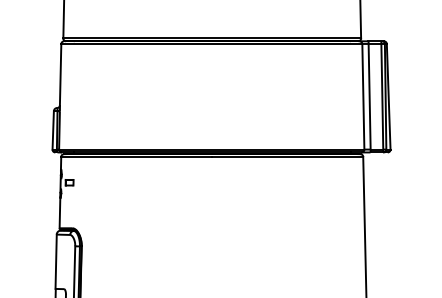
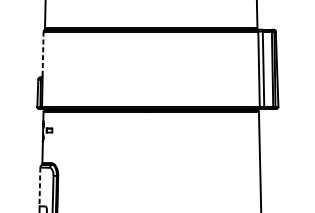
line: (60, 74) -> (43, 53), solid -> dashed
line: (56, 262) -> (40, 187), solid -> dashed

